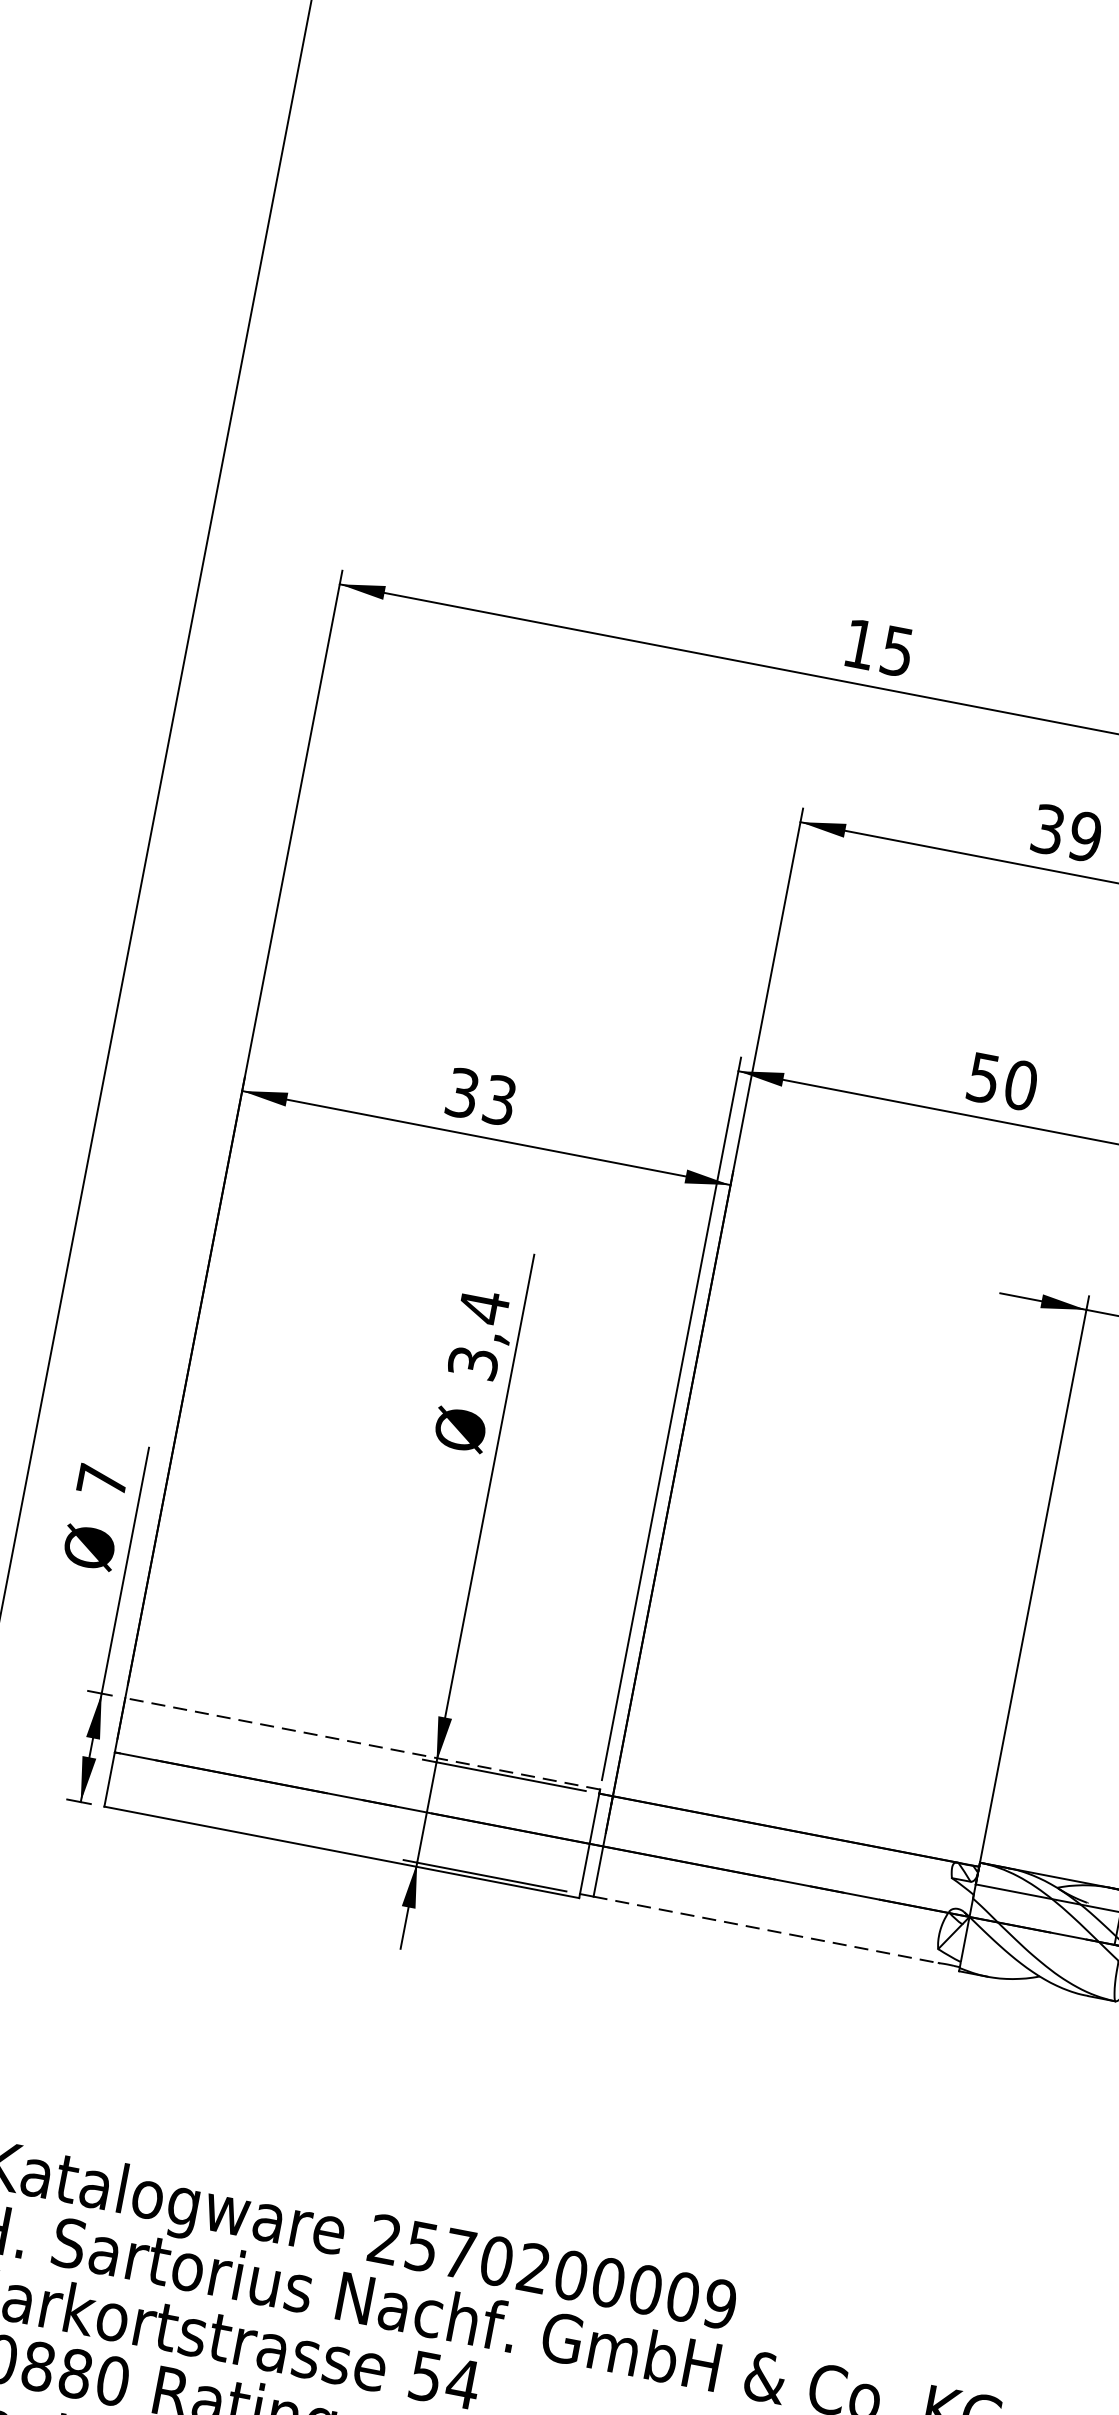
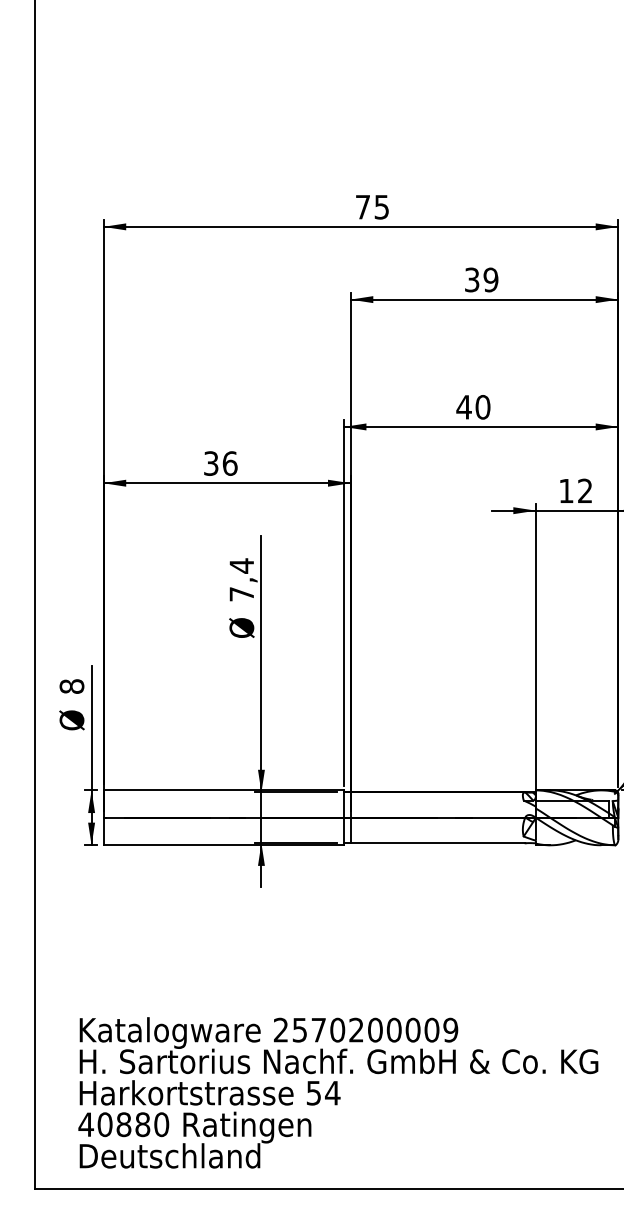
text: (858, 644) -> (362, 207), 15 -> 75
text: (982, 1078) -> (463, 407), 50 -> 40
text: (498, 1099) -> (229, 463), 33 -> 36
text: (472, 1363) -> (241, 594), 3,4 -> 7,4
text: (101, 1480) -> (71, 686), 7 -> 8
line: (362, 1743) -> (223, 790), dashed -> solid
line: (767, 1930) -> (438, 843), dashed -> solid

